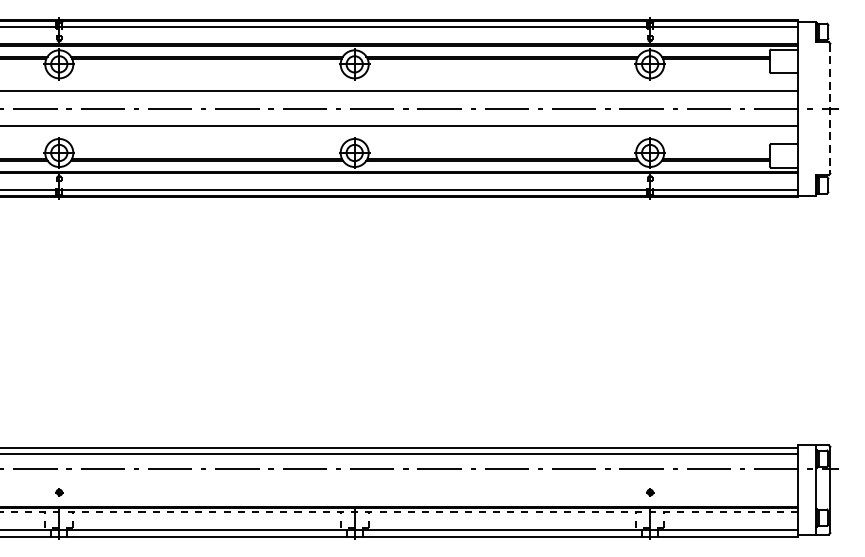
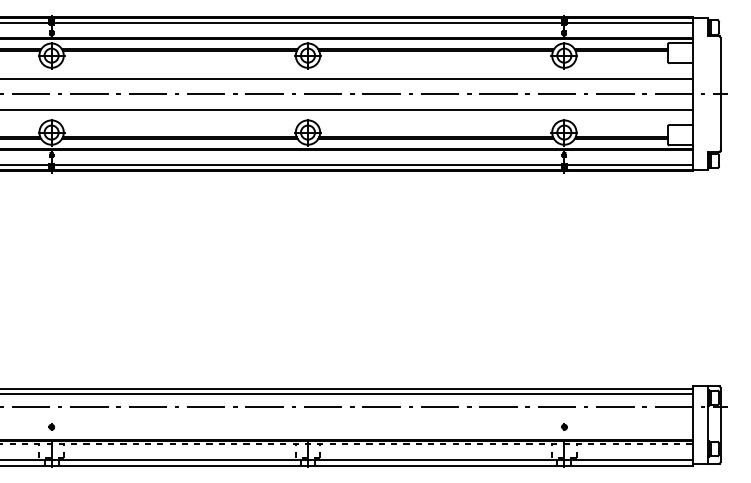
line: (830, 109) -> (720, 94), dashed -> solid

